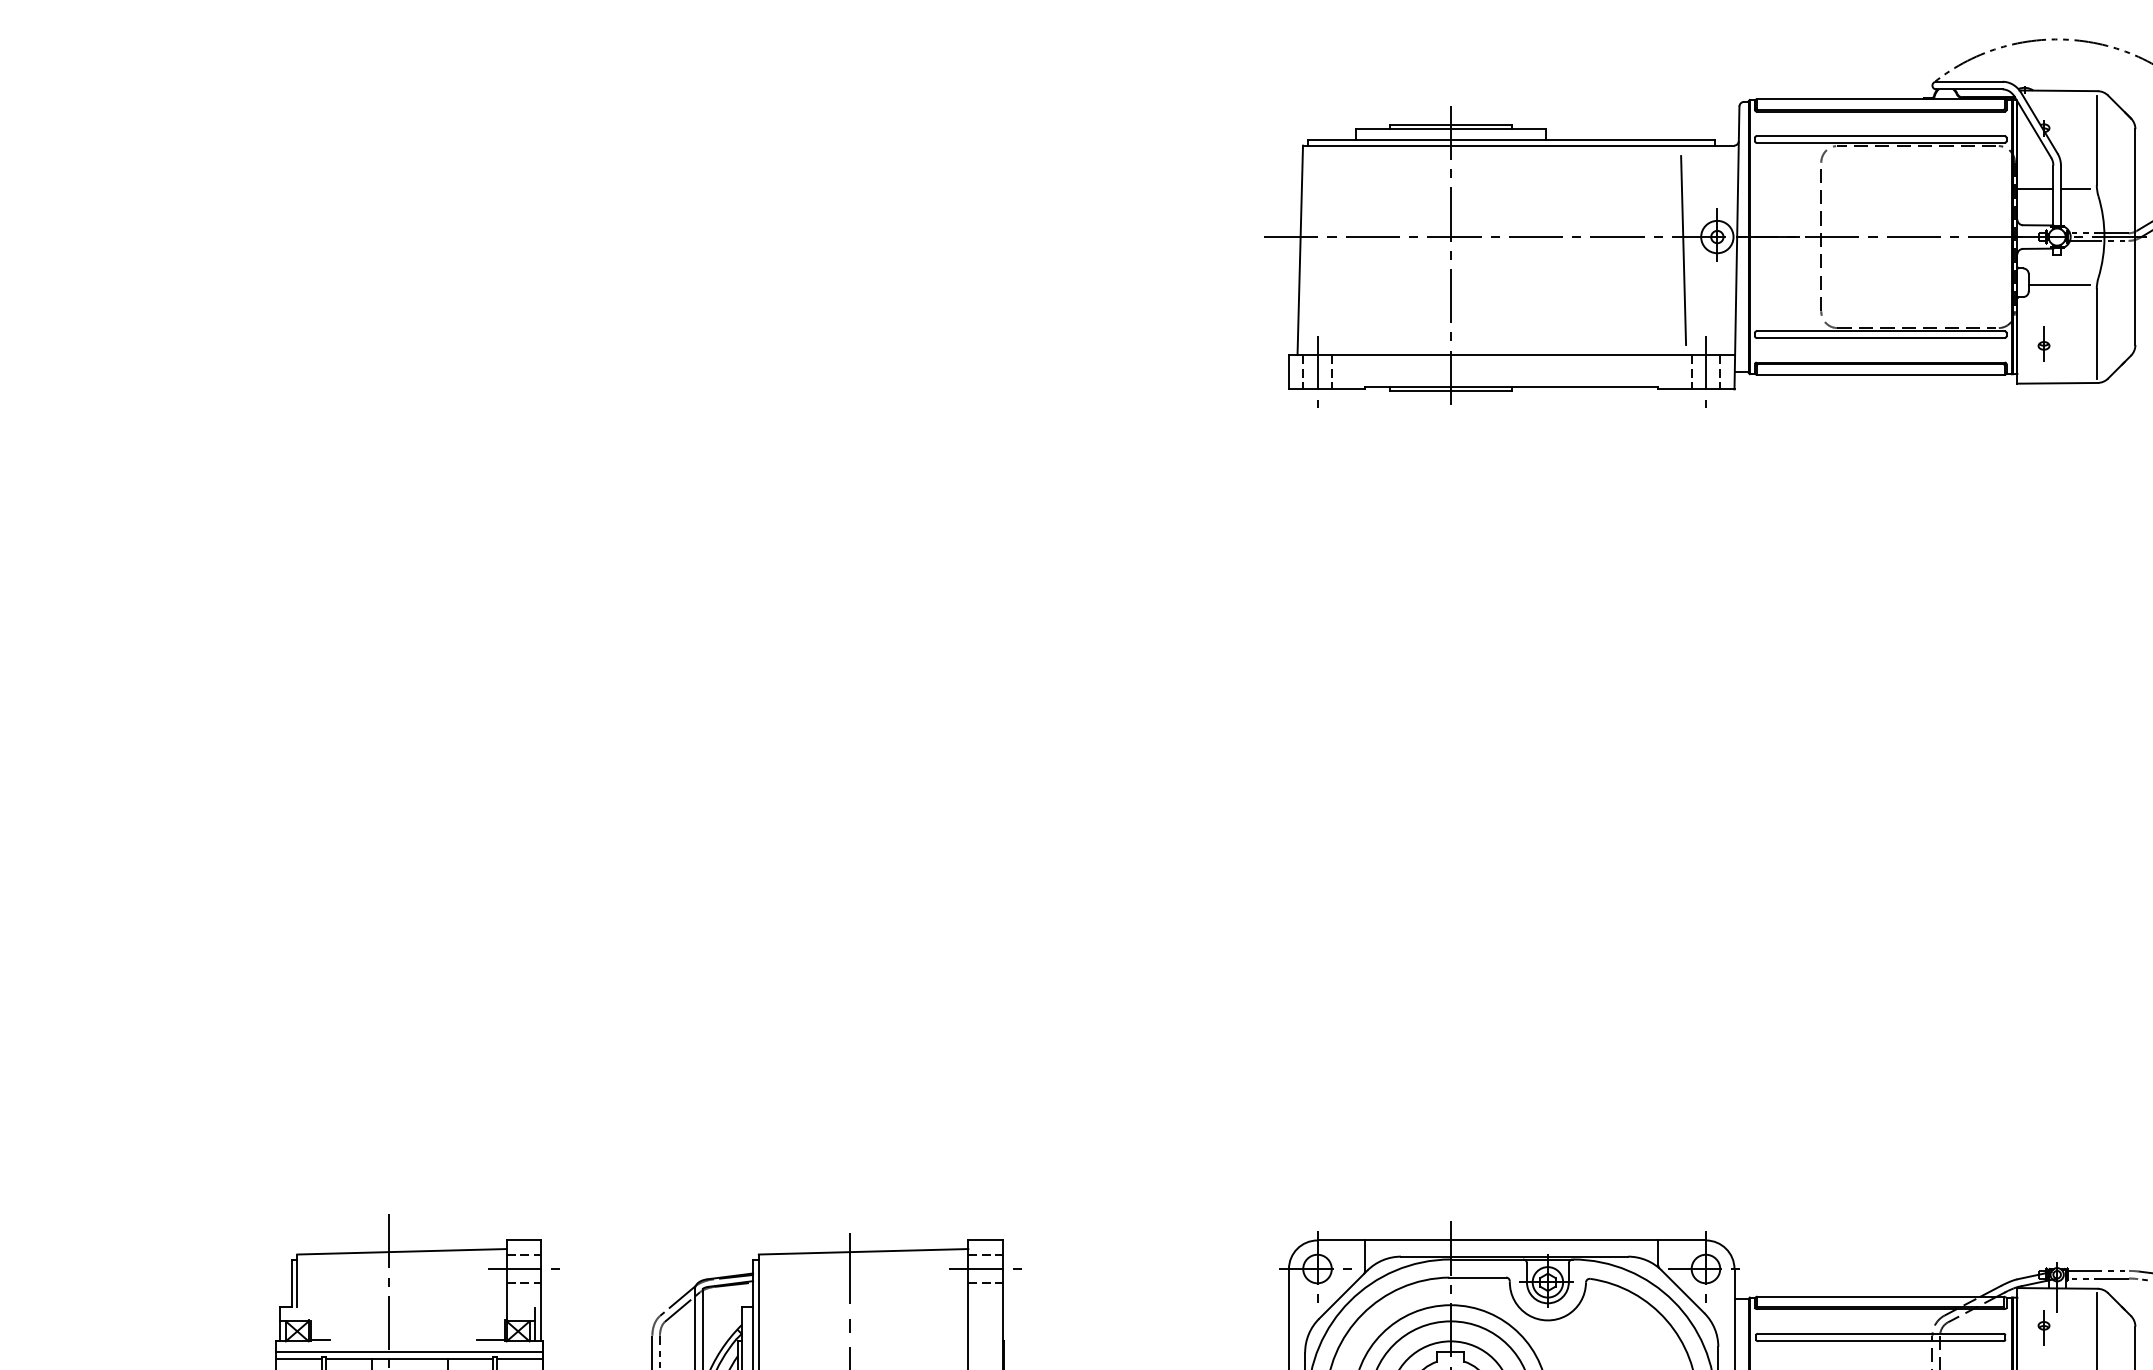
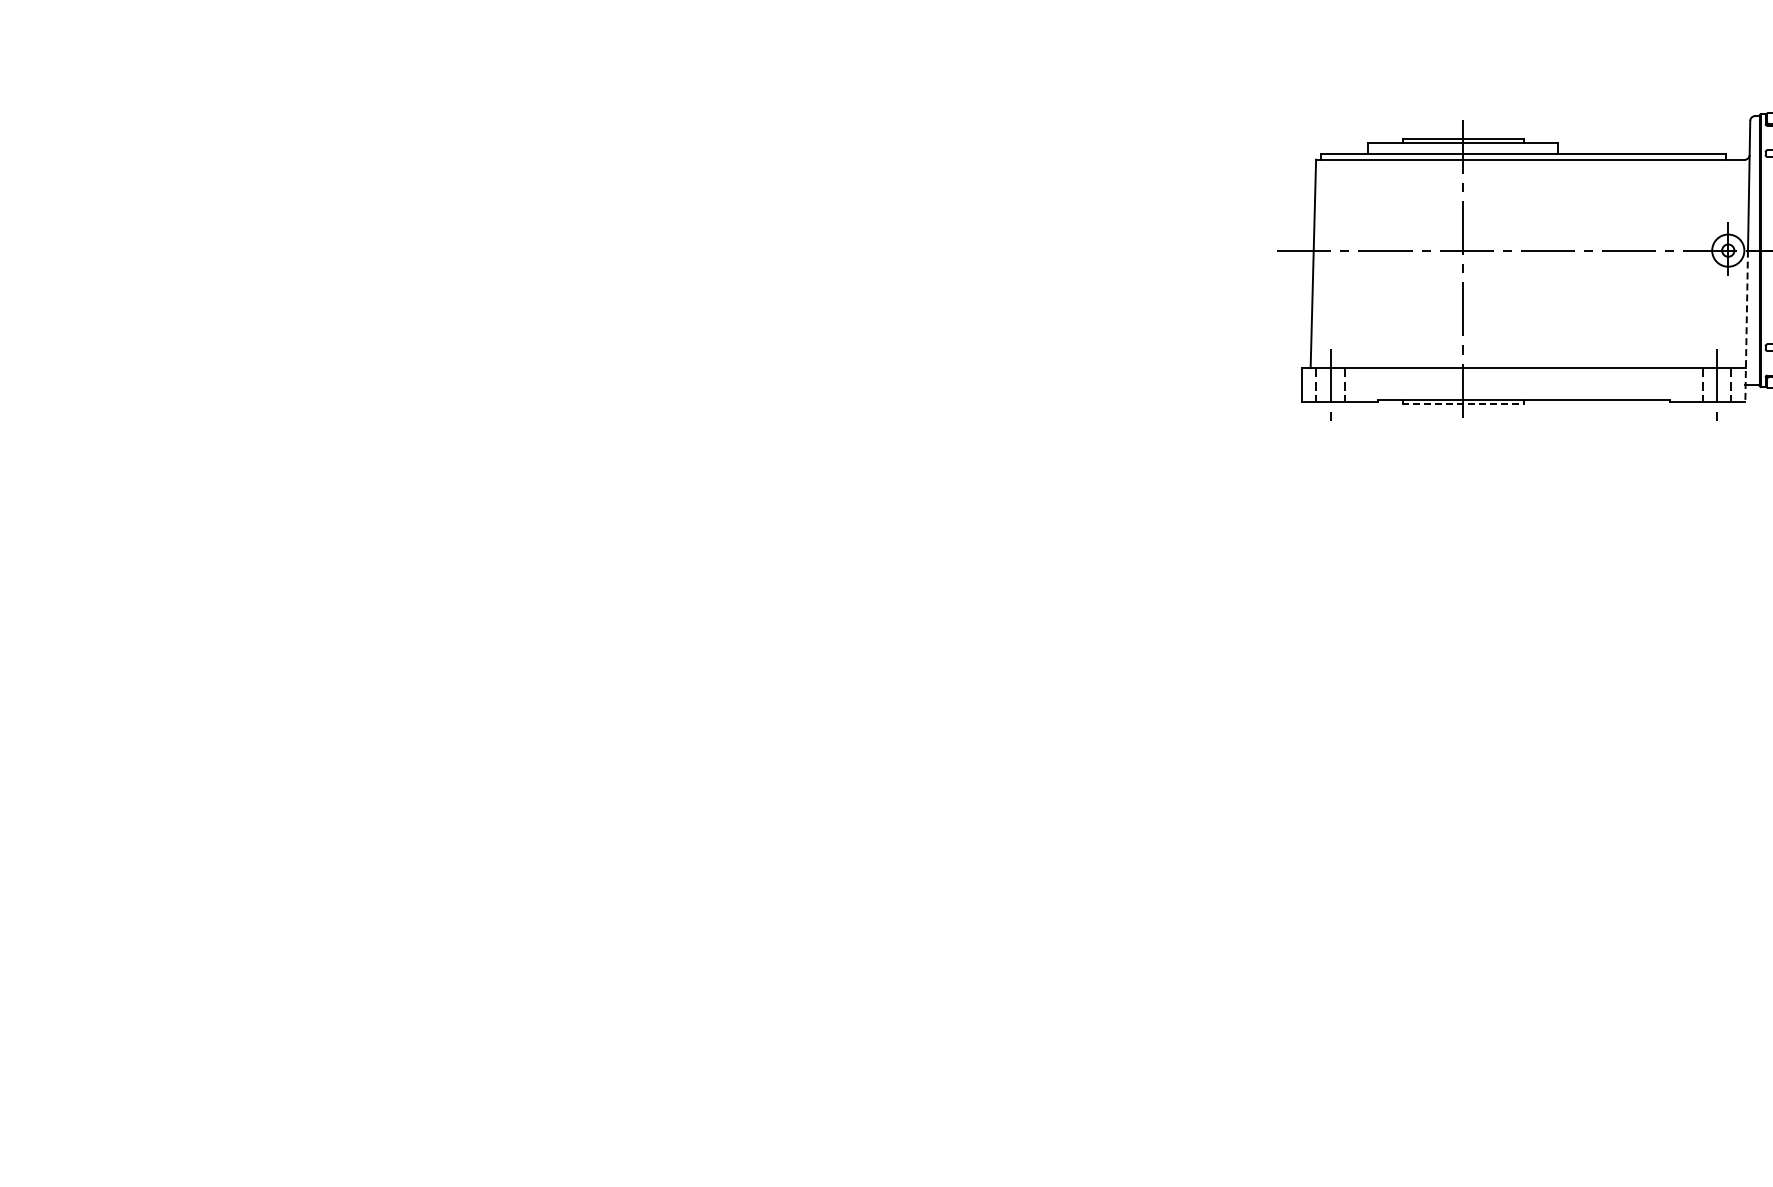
line: (1683, 250) -> (1694, 264), removed
line: (1735, 313) -> (1746, 326), solid -> dashed
line: (1450, 391) -> (1462, 404), solid -> dashed

